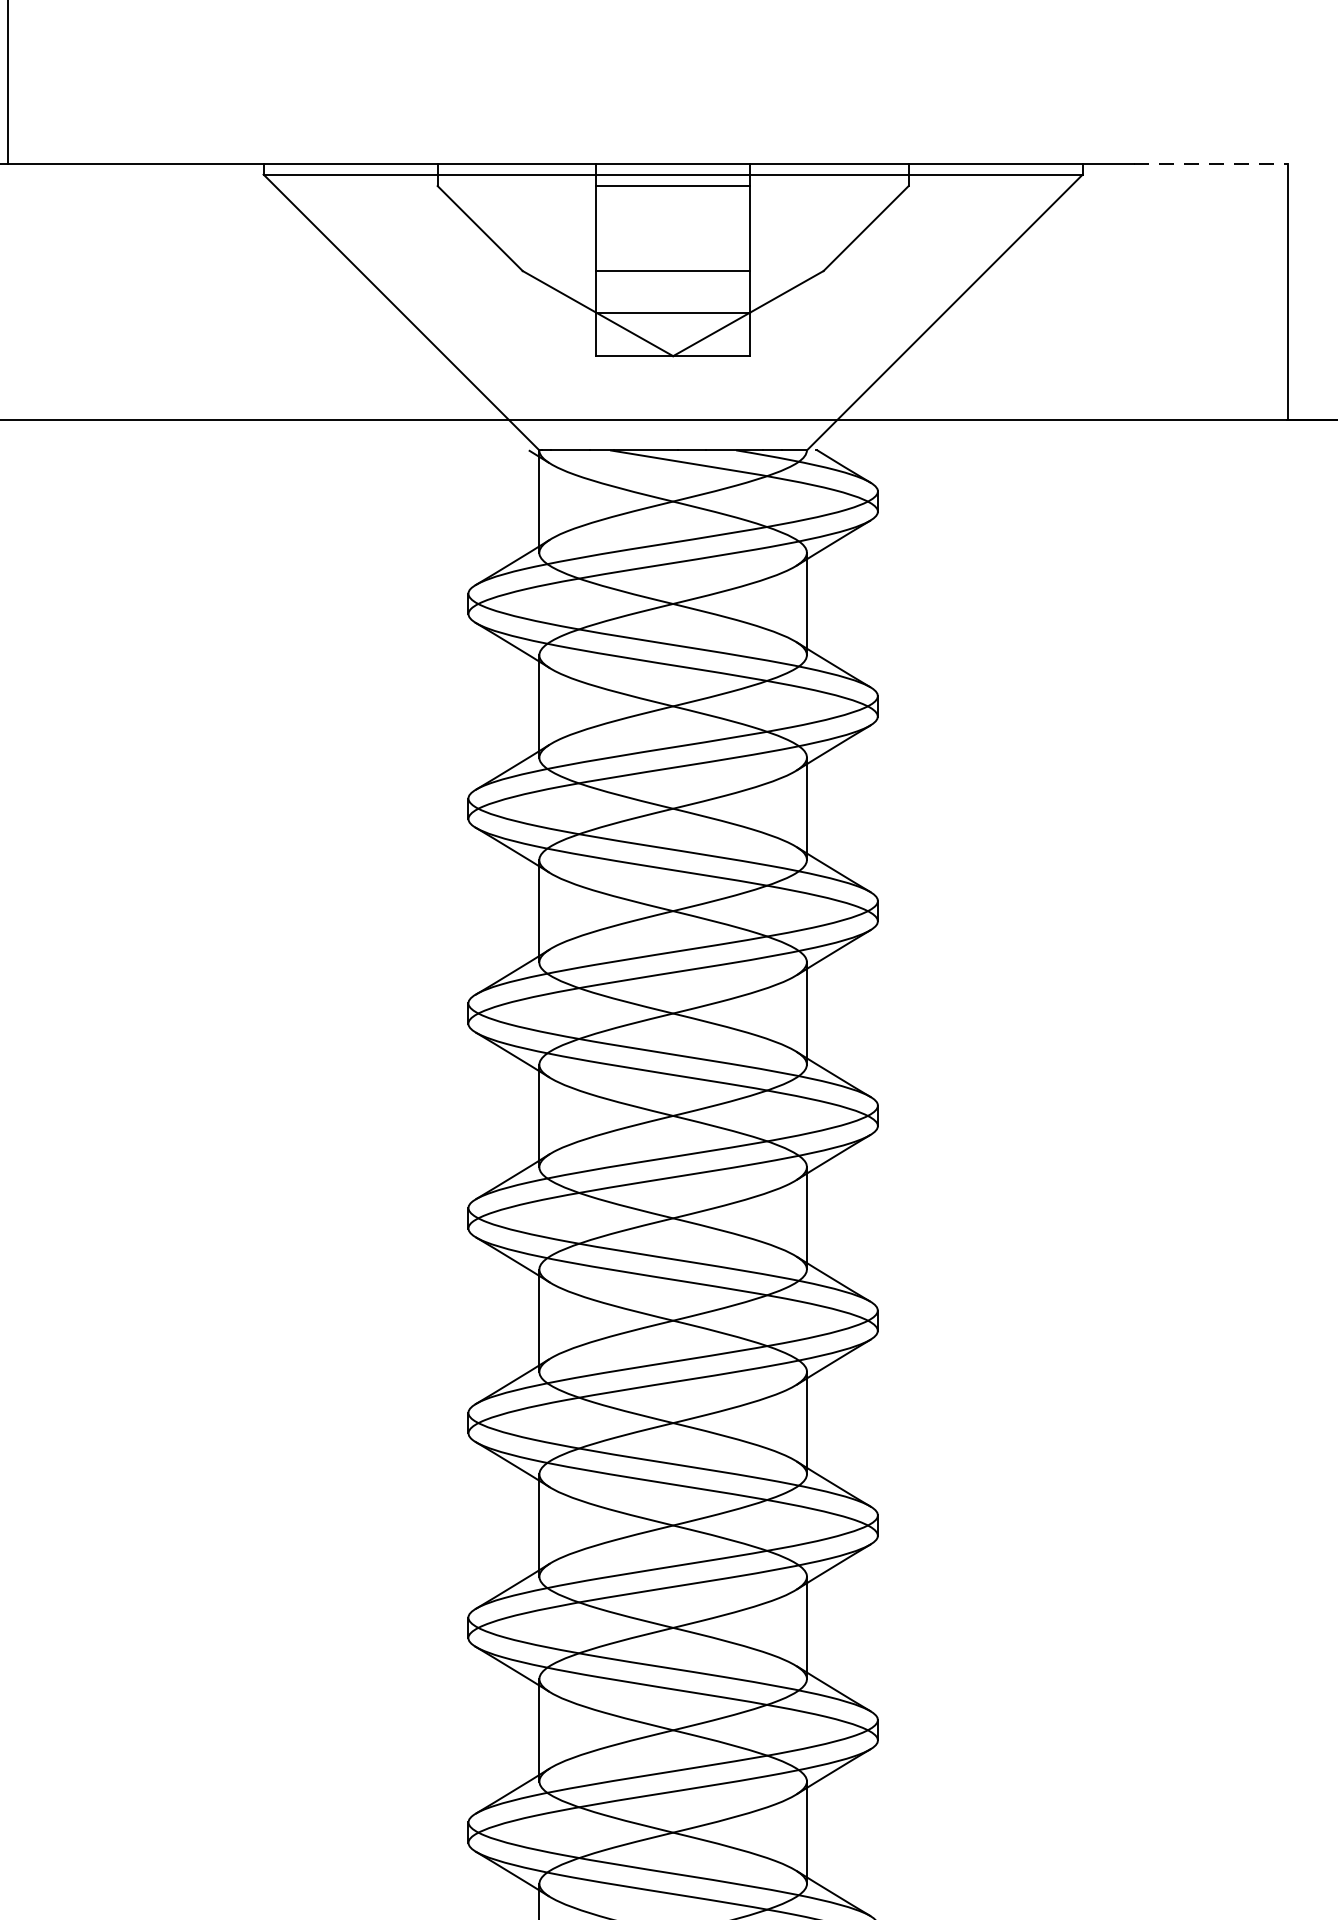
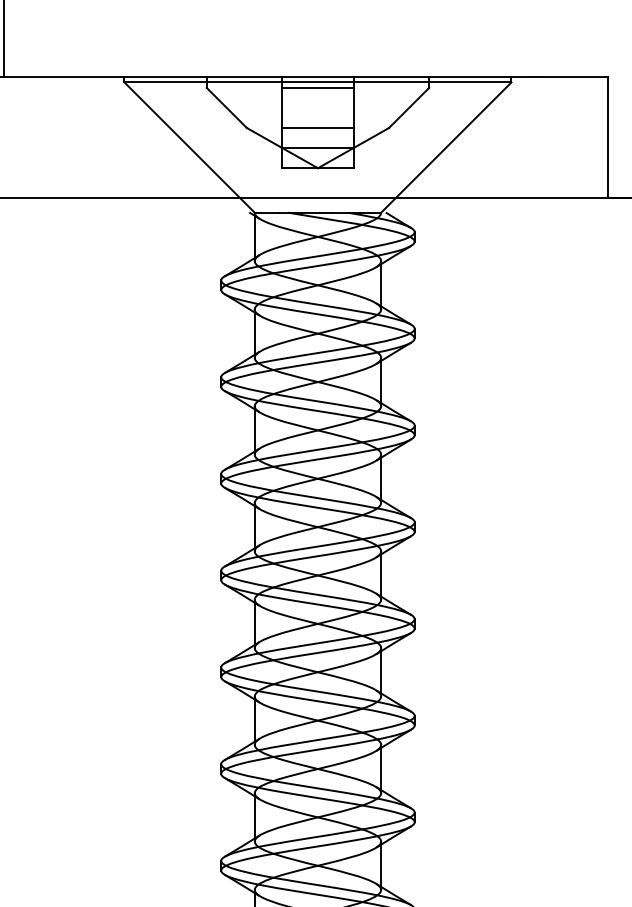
line: (1211, 164) -> (572, 77), dashed -> solid

